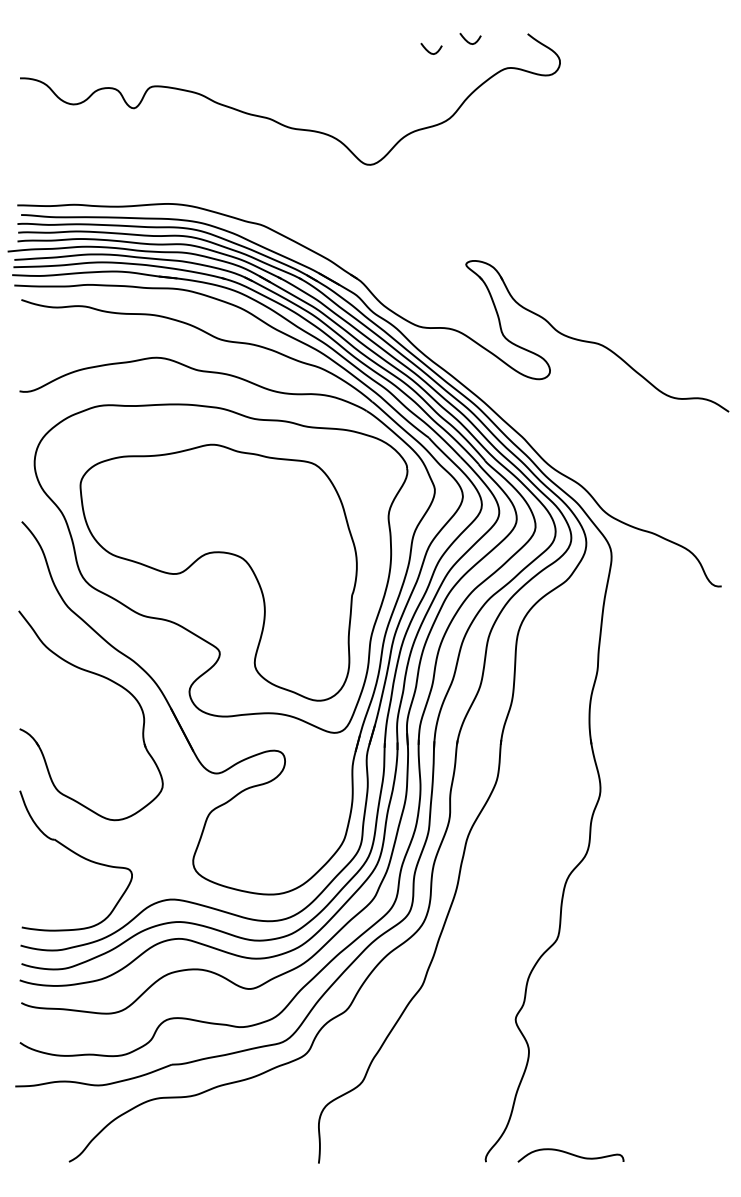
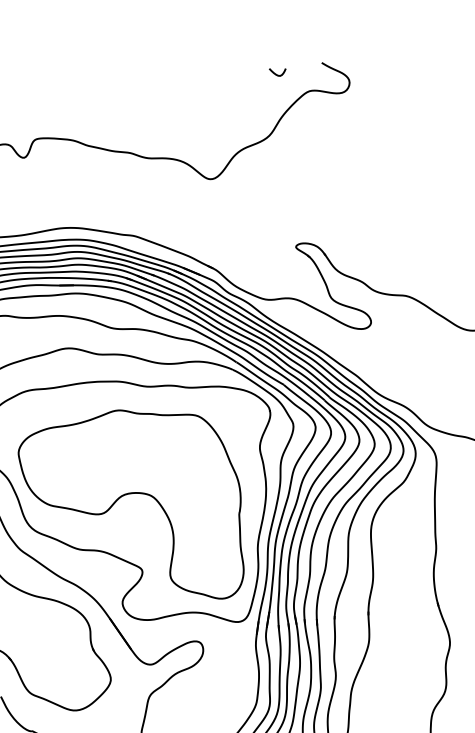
curve: (428, 50) -> (246, 85), removed

